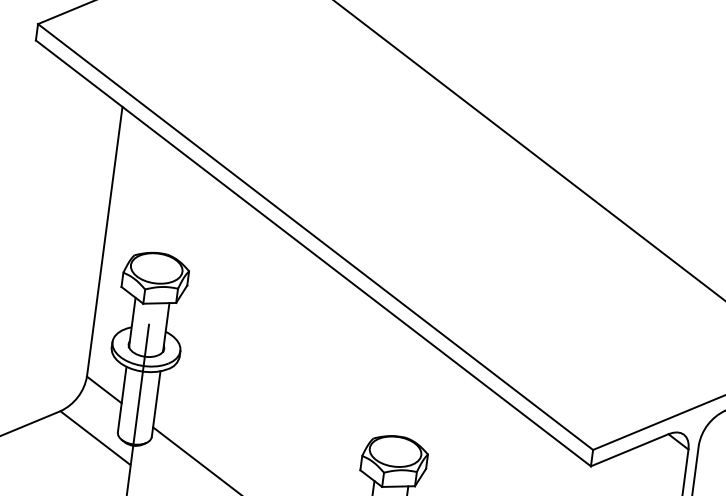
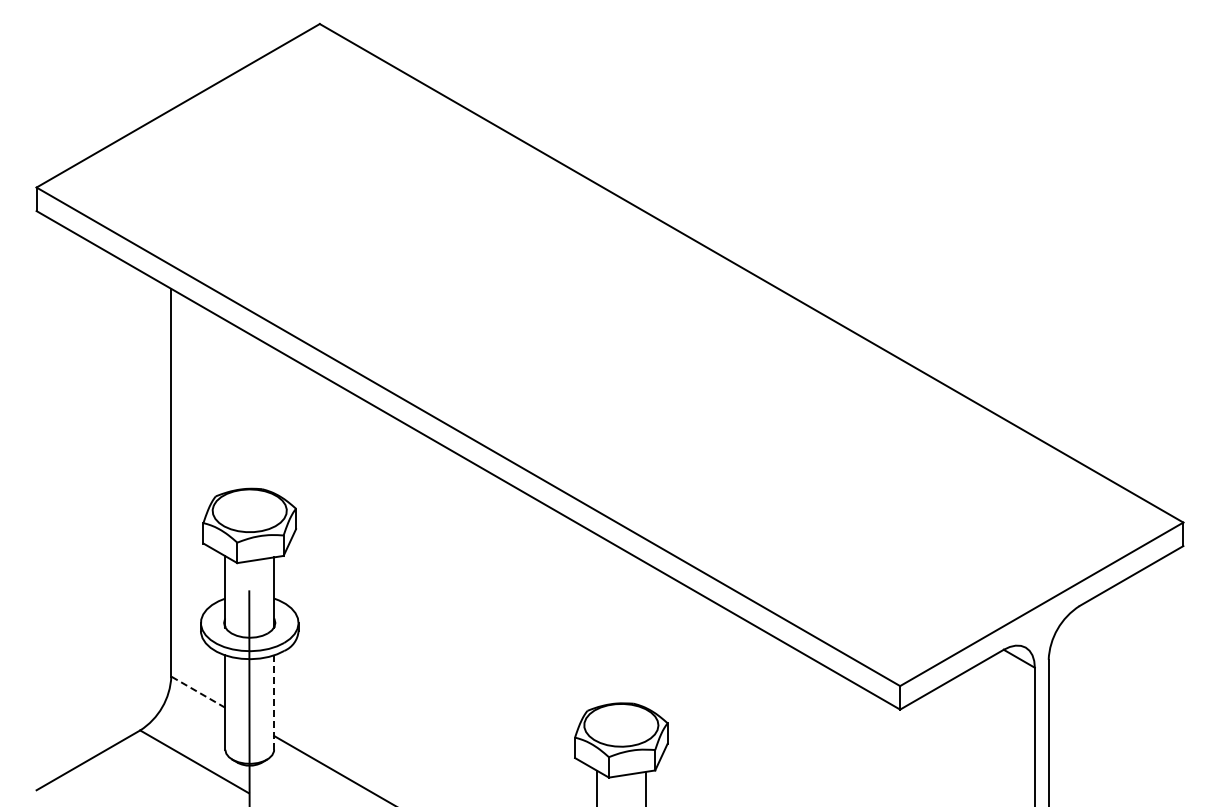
line: (103, 389) -> (197, 691), solid -> dashed
line: (156, 404) -> (274, 702), solid -> dashed

